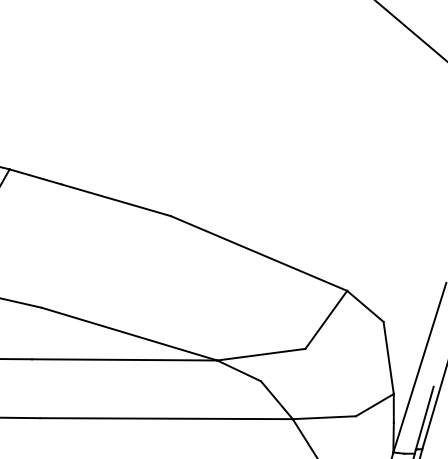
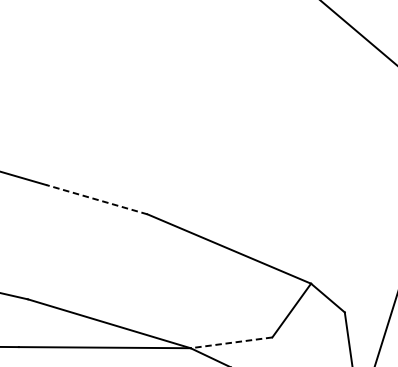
line: (116, 200) -> (97, 199), solid -> dashed
line: (260, 354) -> (230, 342), solid -> dashed

